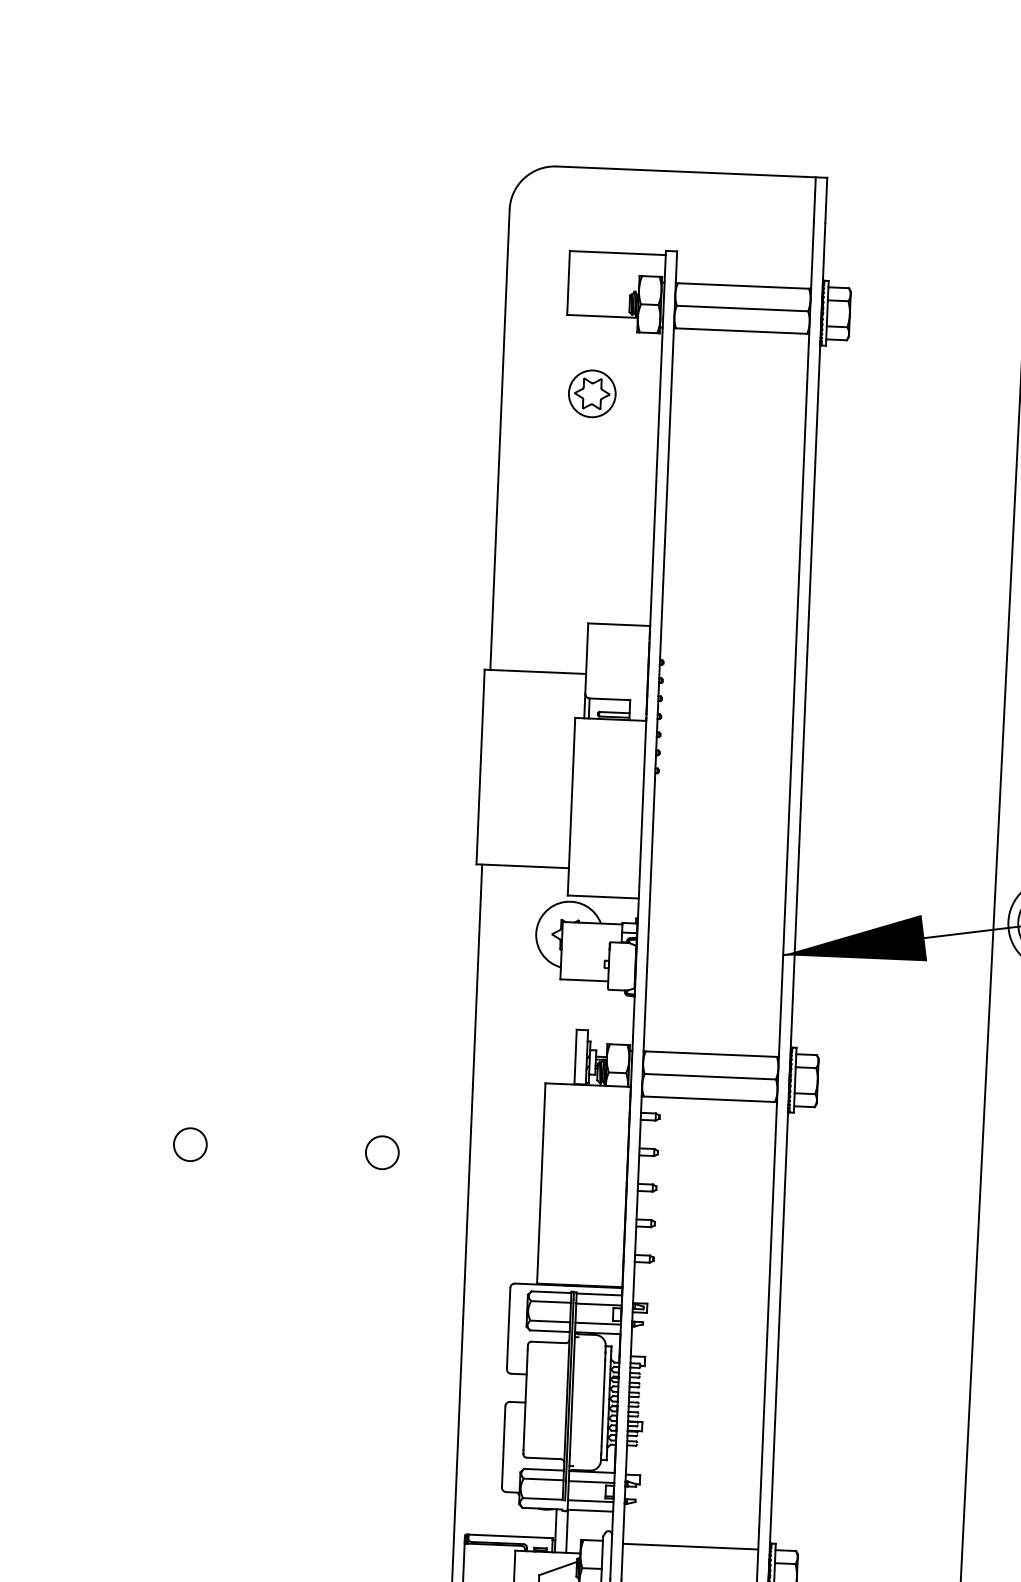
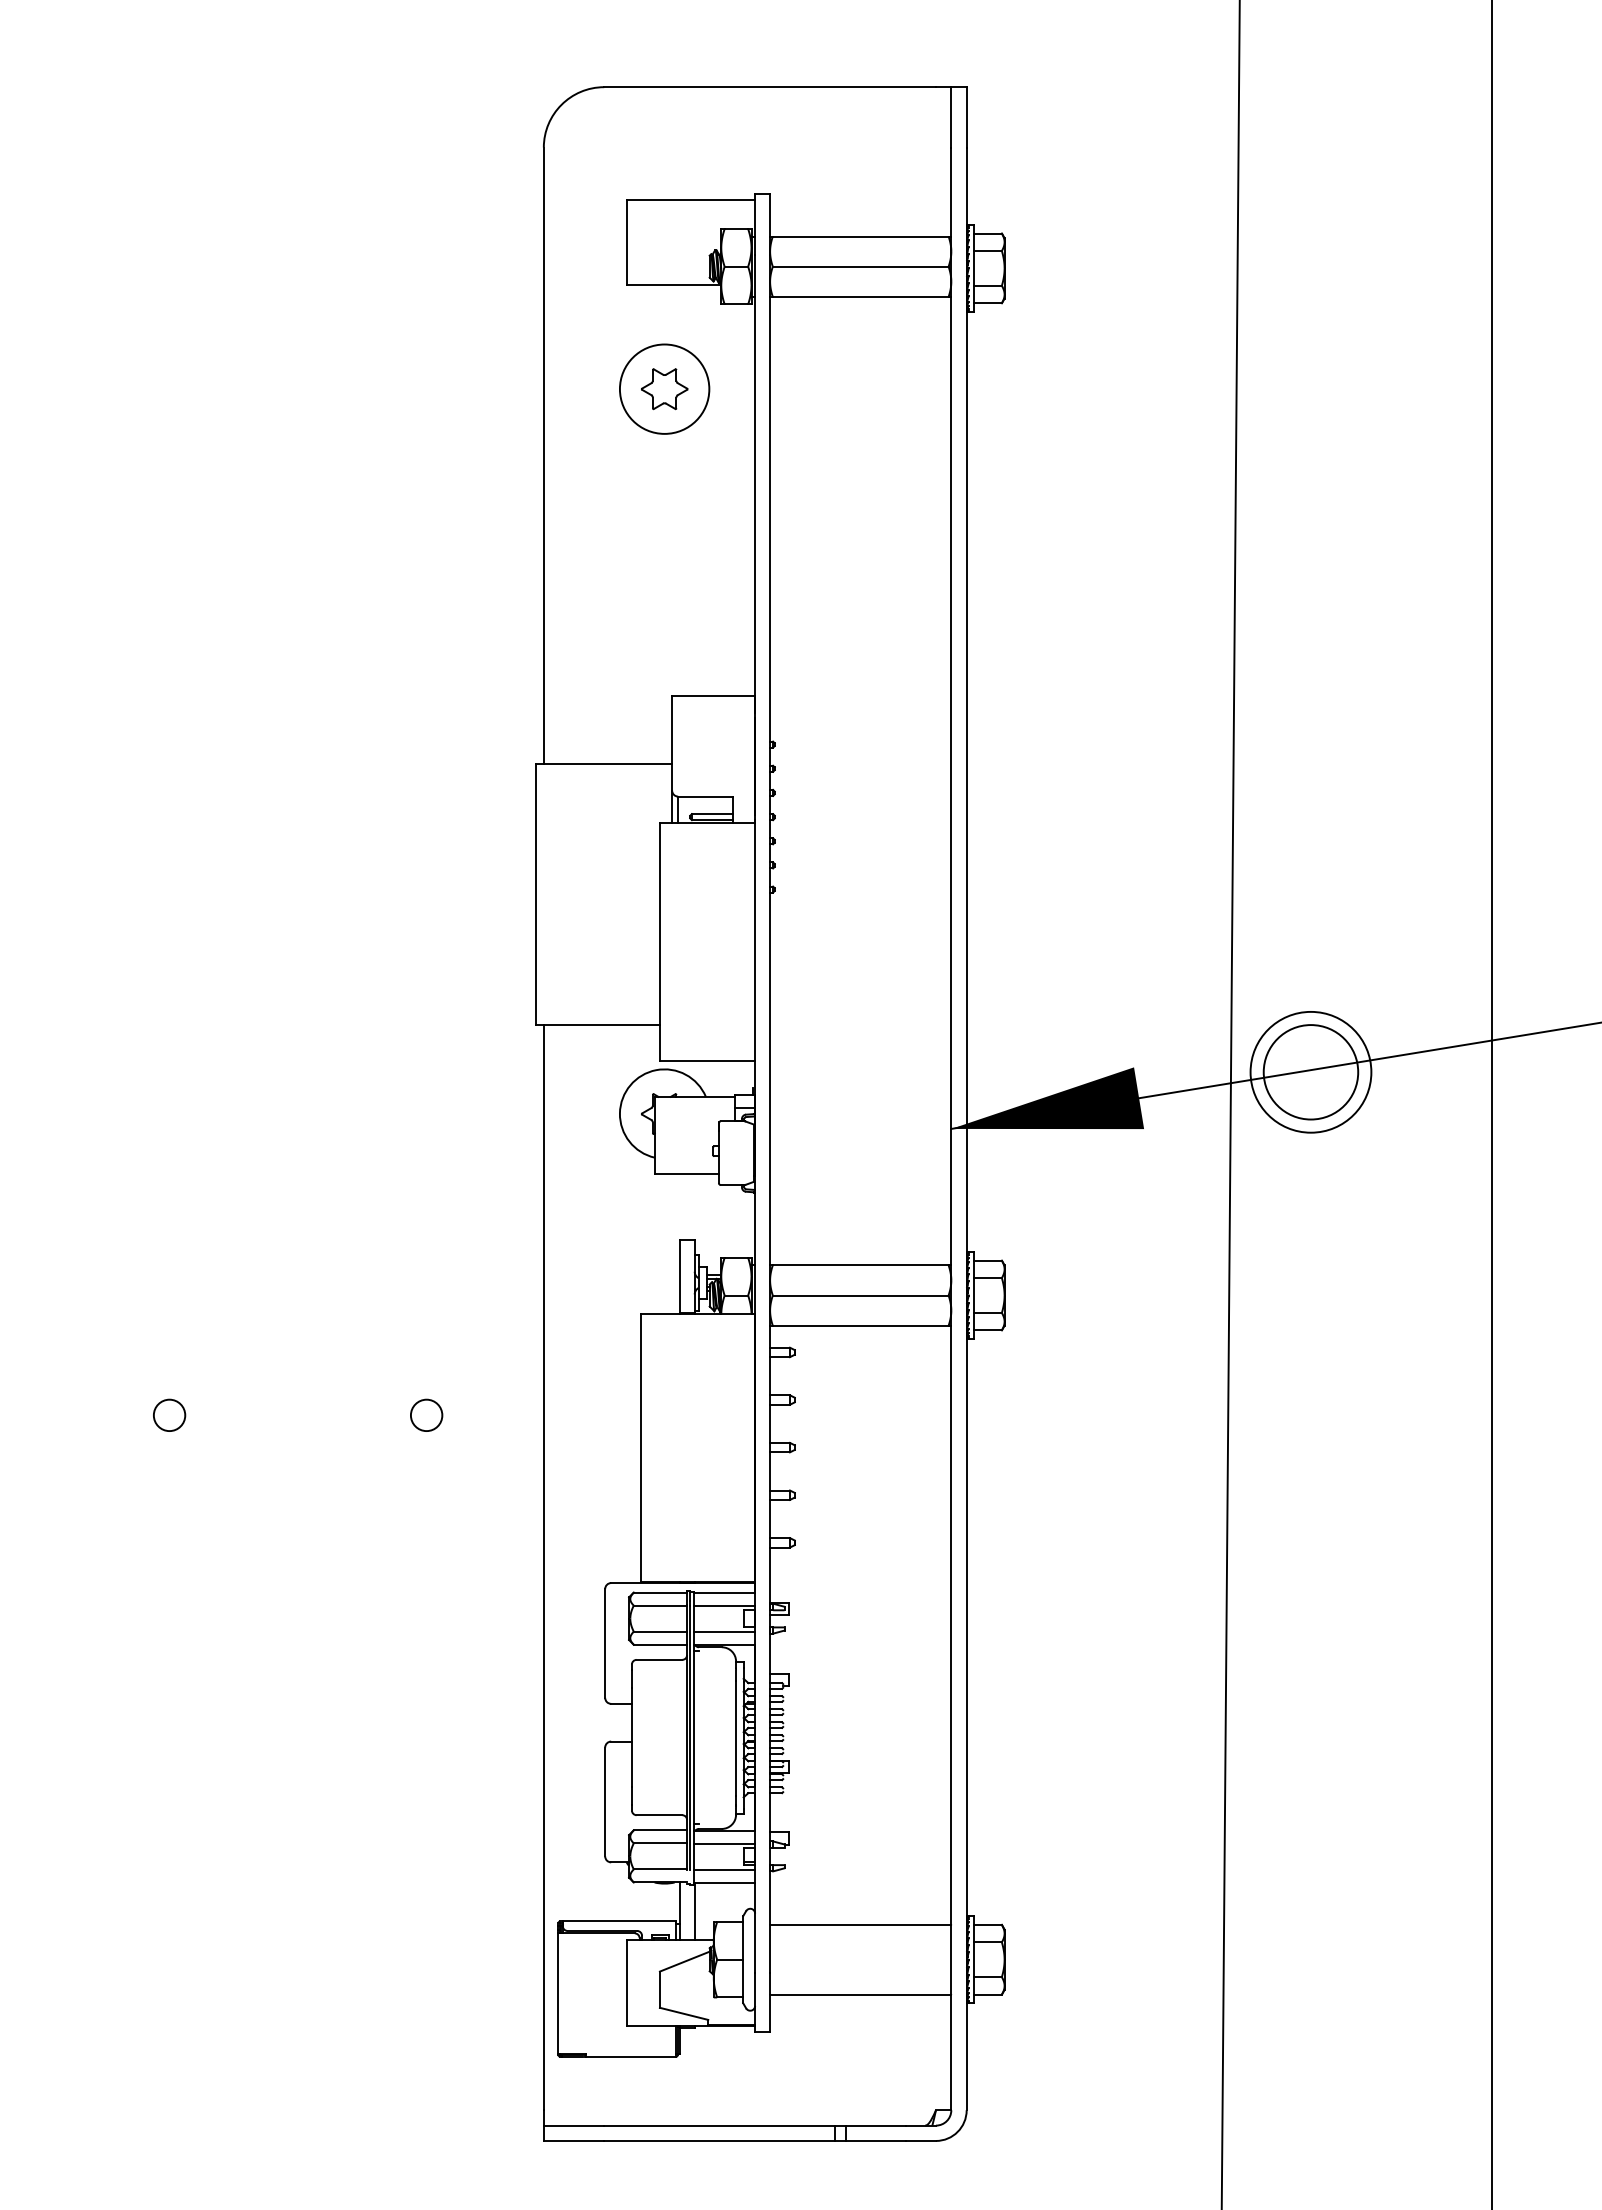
circle: (592, 393) -> (664, 388), size x1.43
circle: (190, 1143) -> (169, 1414), size x0.71
circle: (382, 1151) -> (426, 1414), size x0.71

